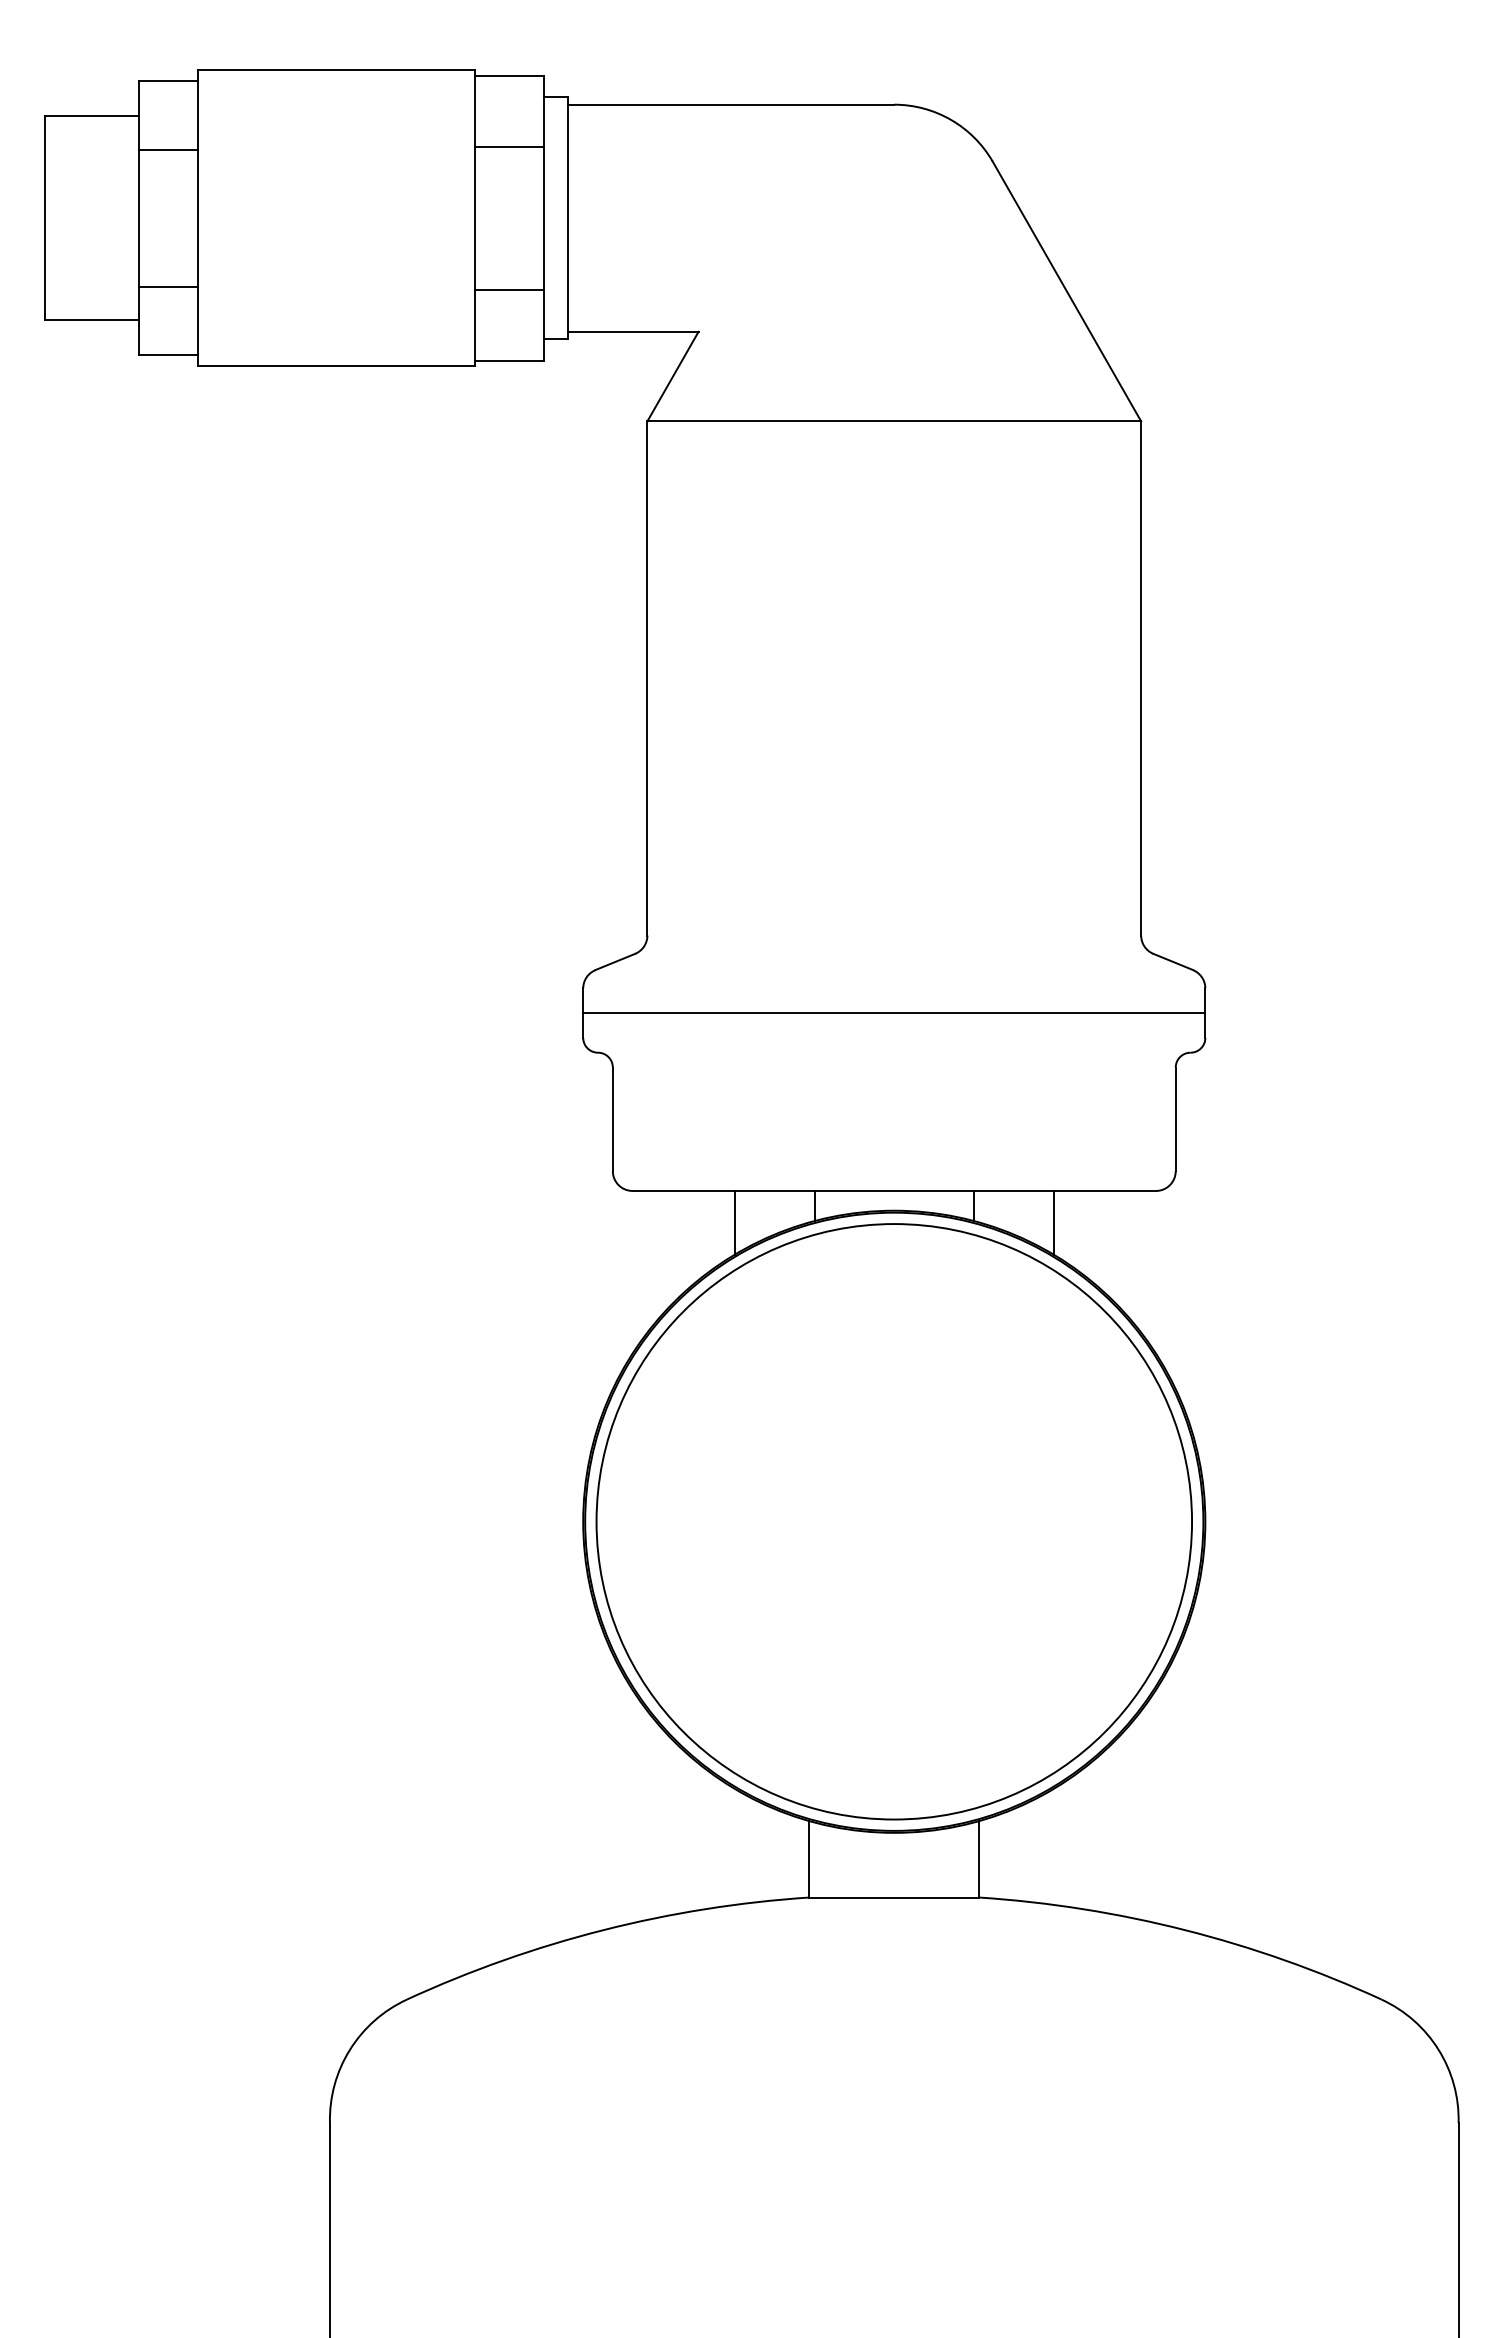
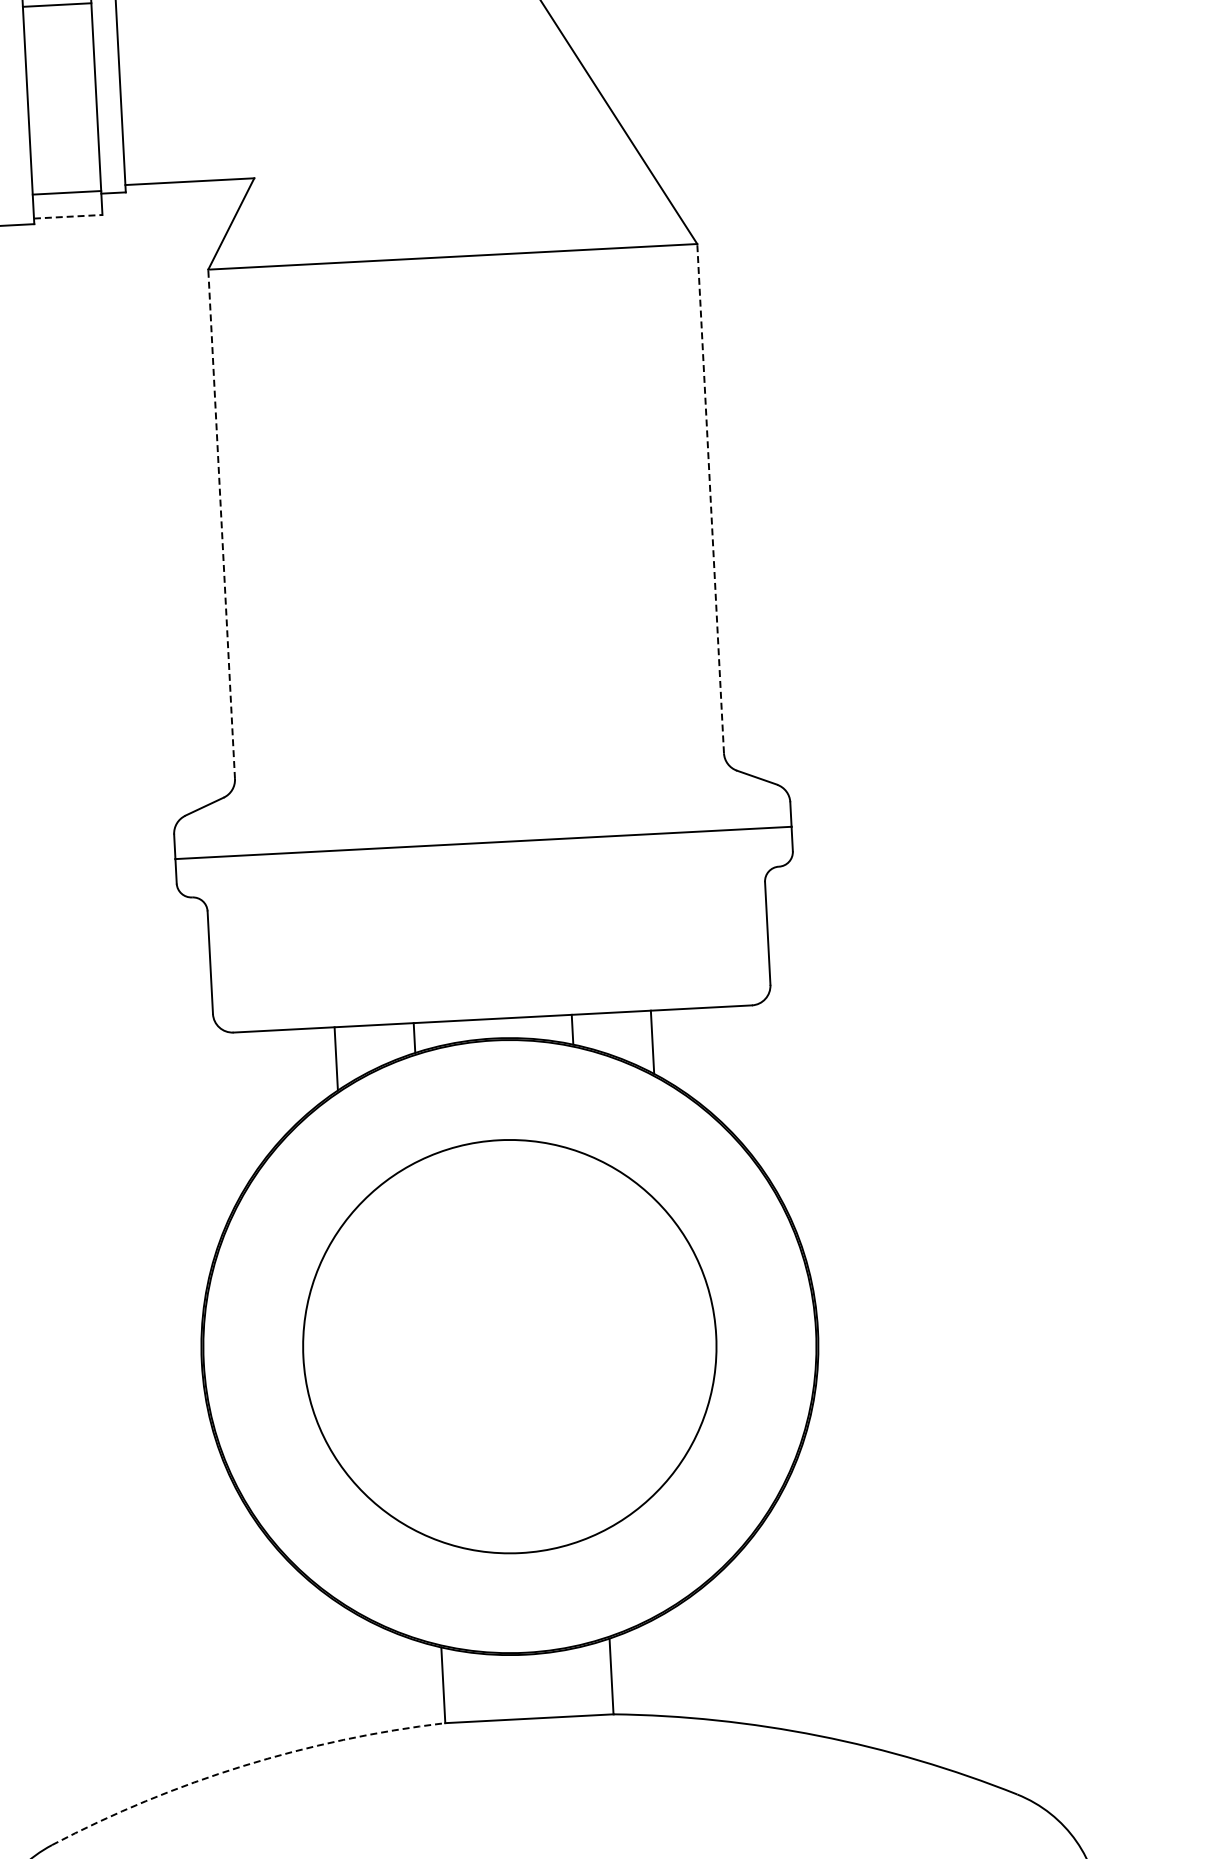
line: (508, 289) -> (66, 192), moved
line: (509, 360) -> (68, 216), solid -> dashed
line: (647, 678) -> (221, 524), solid -> dashed
line: (1141, 678) -> (710, 498), solid -> dashed
circle: (893, 1521) -> (509, 1346), size x0.7
arc: (603, 1930) -> (243, 1766), solid -> dashed

